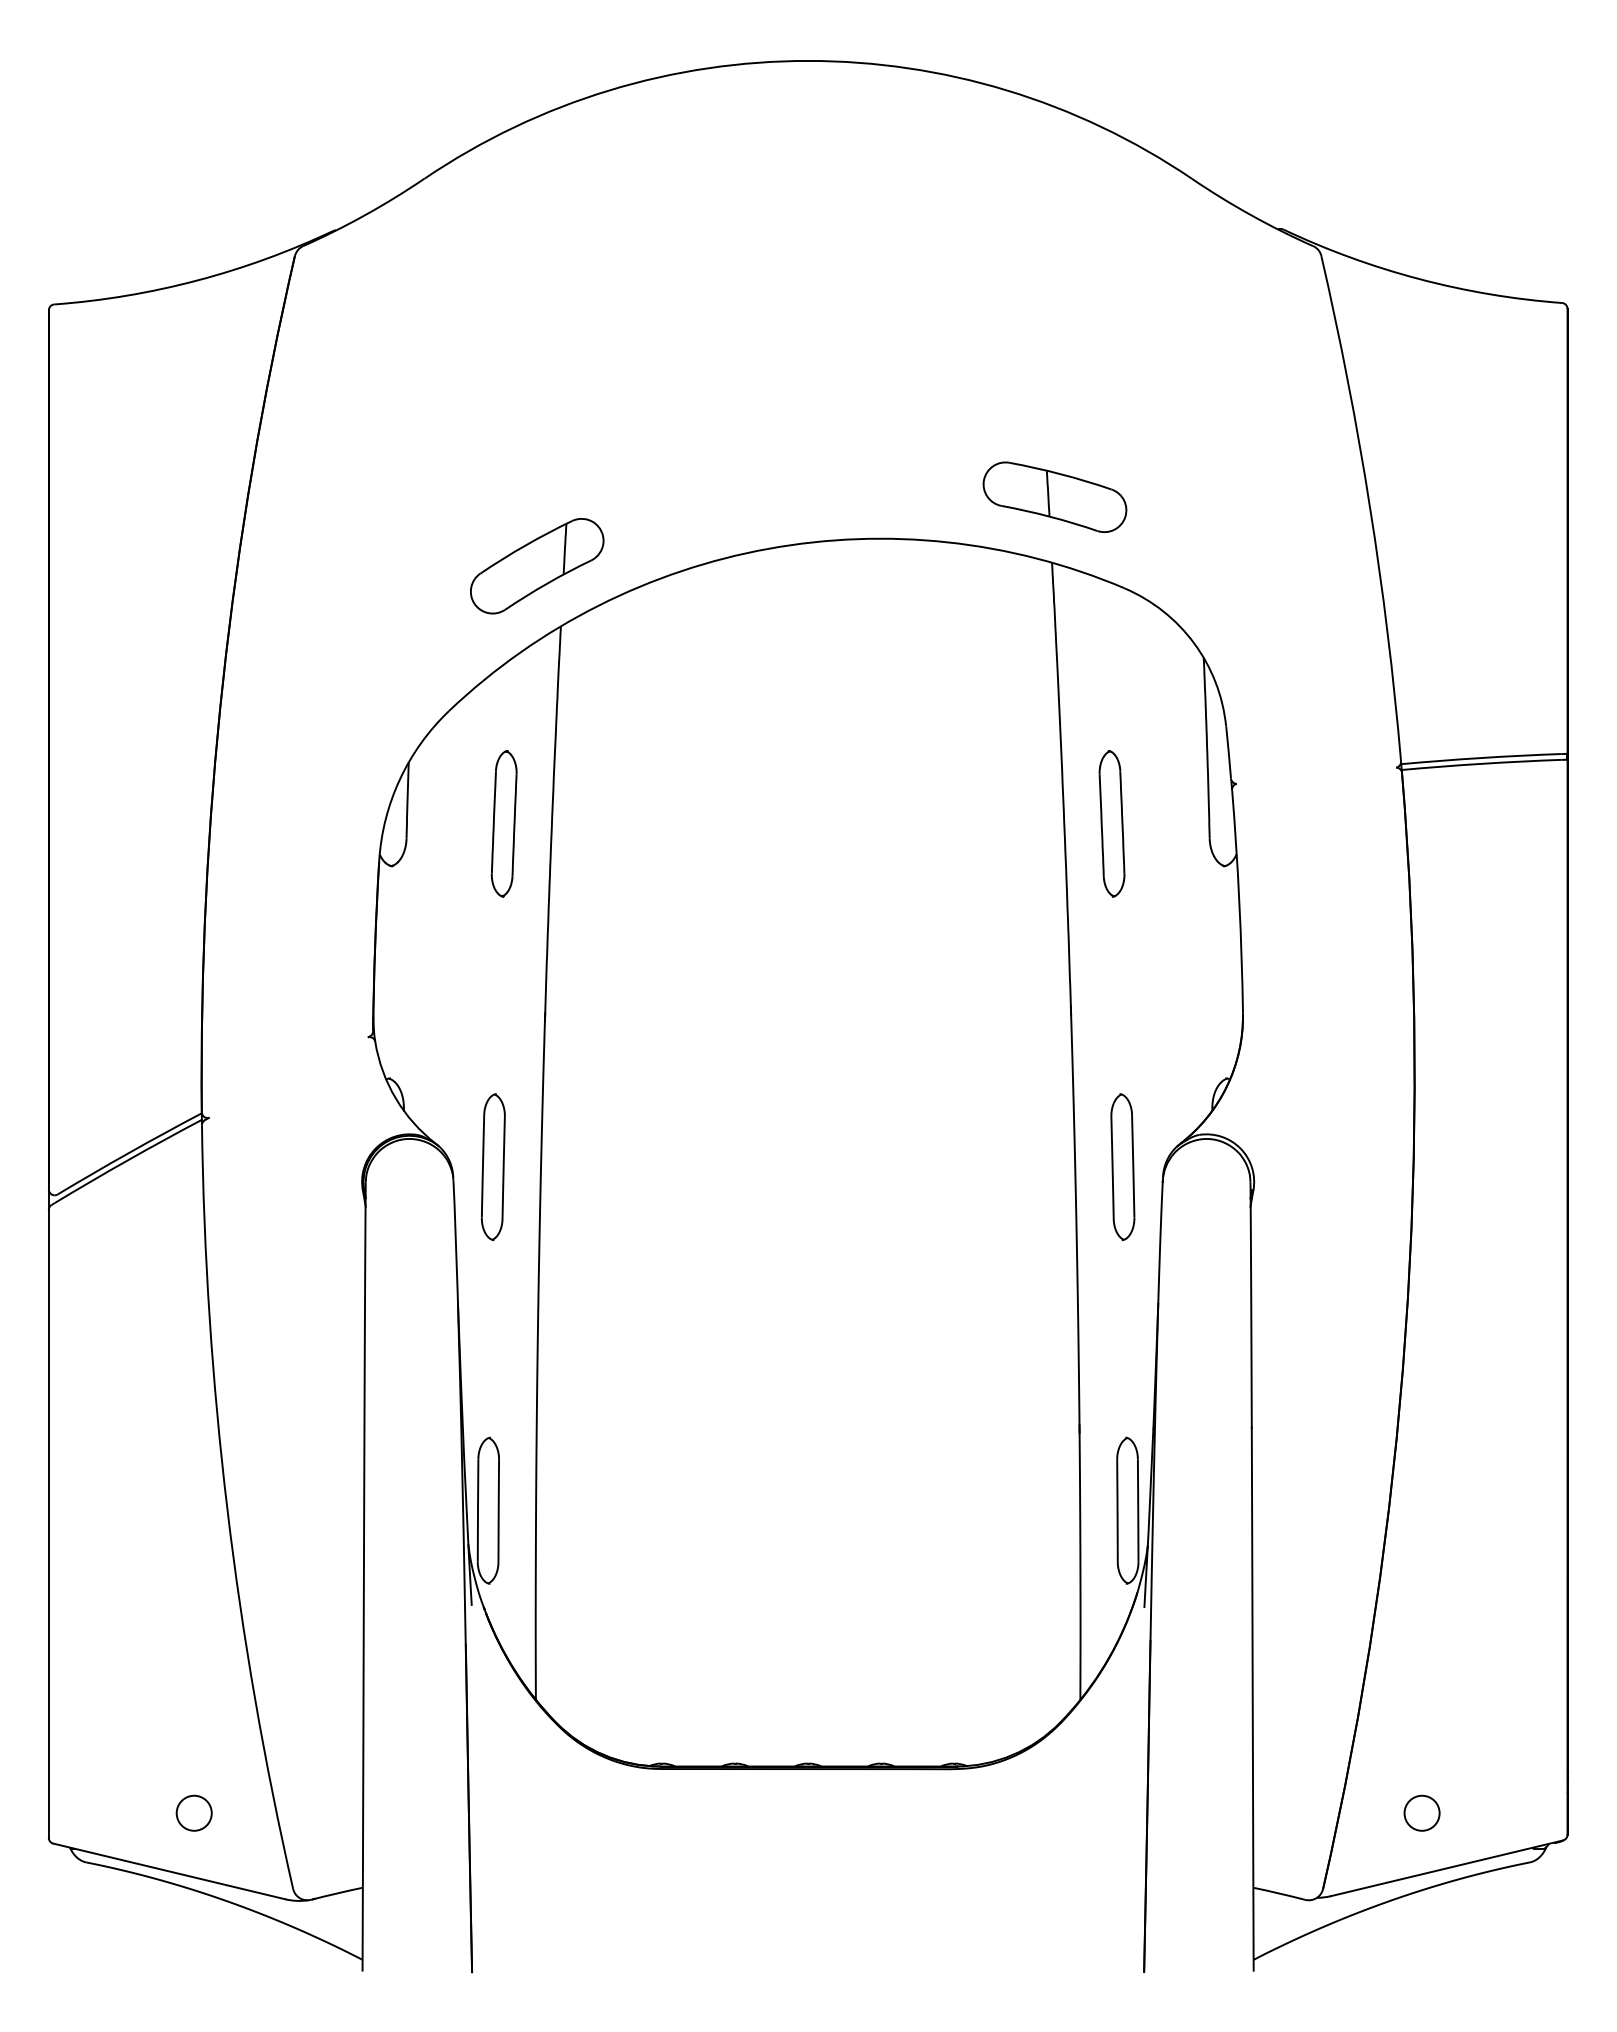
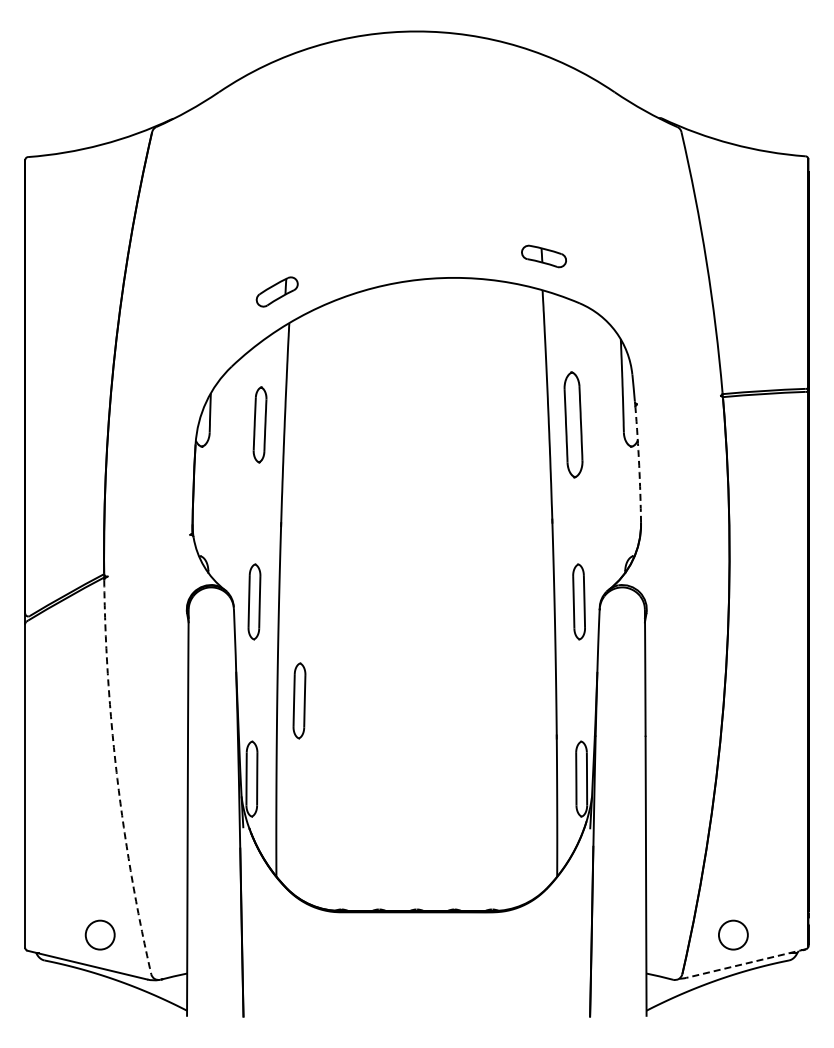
part: (1053, 497) -> (543, 256), size x0.6
part: (537, 565) -> (277, 291), size x0.6
part: (1111, 823) -> (573, 424), size x1.4
arc: (1239, 902) -> (639, 465), solid -> dashed
part: (580, 1358) -> (299, 700), added
arc: (227, 1509) -> (117, 778), solid -> dashed
circle: (194, 1813) -> (100, 935), size x1.6
circle: (1422, 1813) -> (733, 935), size x1.6
line: (1447, 1868) -> (746, 963), solid -> dashed

